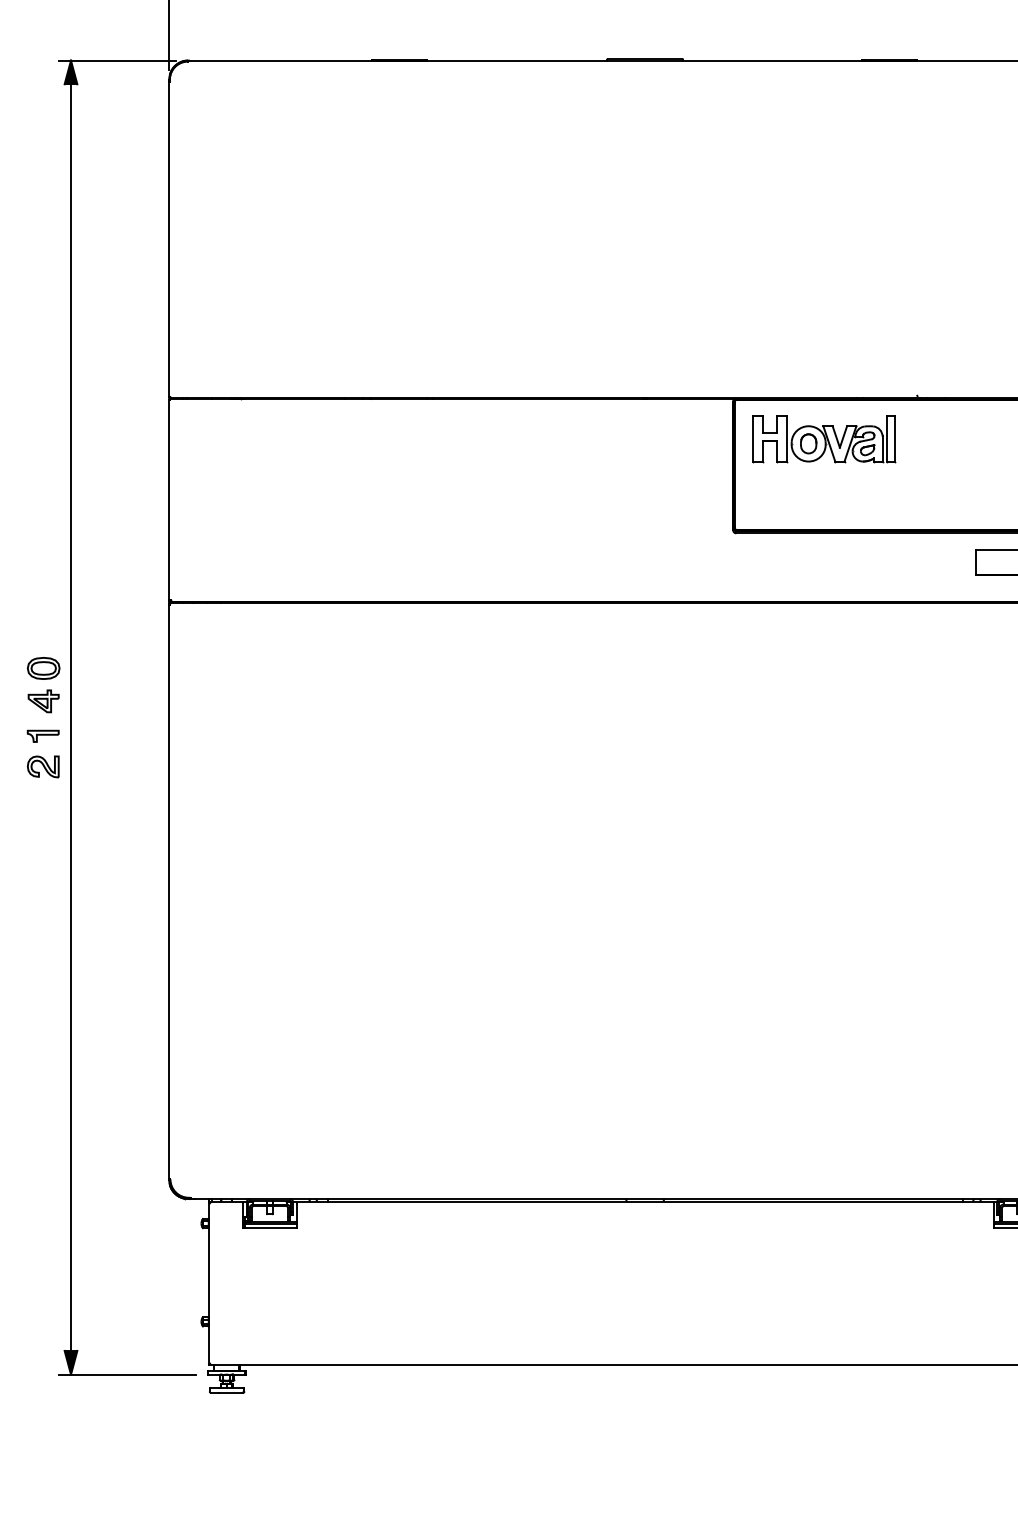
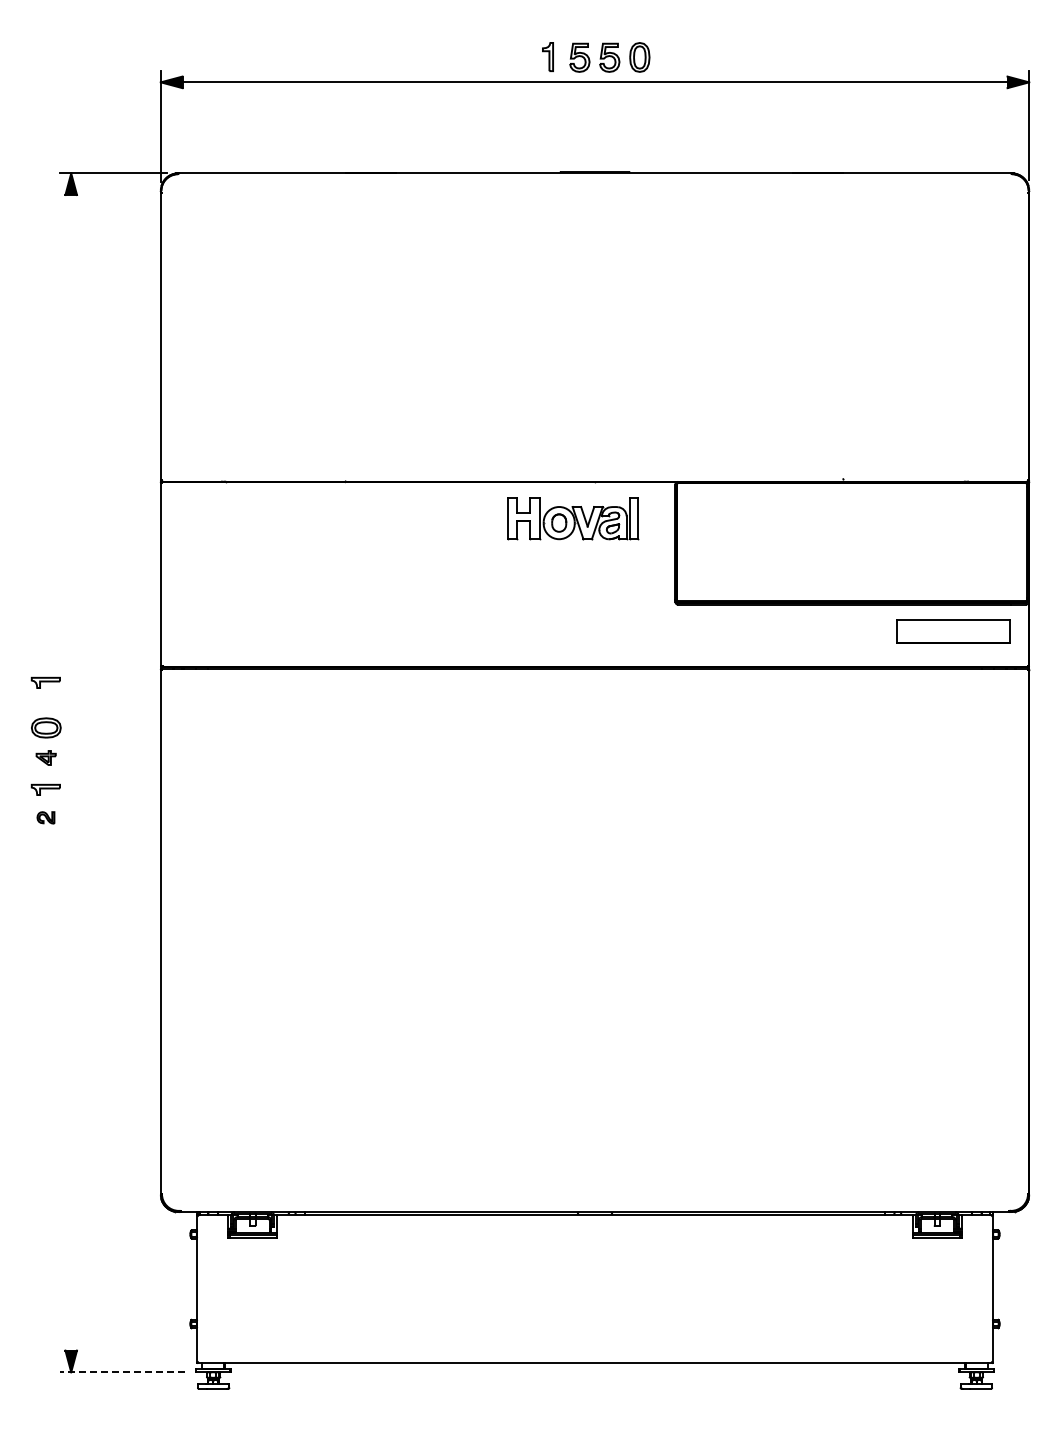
part: (824, 438) -> (573, 518), moved
part: (42, 618) -> (45, 682), added
part: (42, 700) -> (45, 757), size x0.7
line: (71, 717) -> (71, 772), removed
part: (42, 766) -> (45, 817), size x0.6
line: (127, 1374) -> (122, 1372), solid -> dashed

